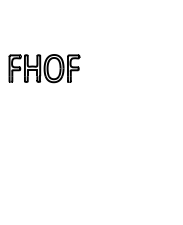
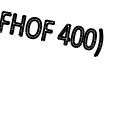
part: (117, 70) -> (80, 38), added

